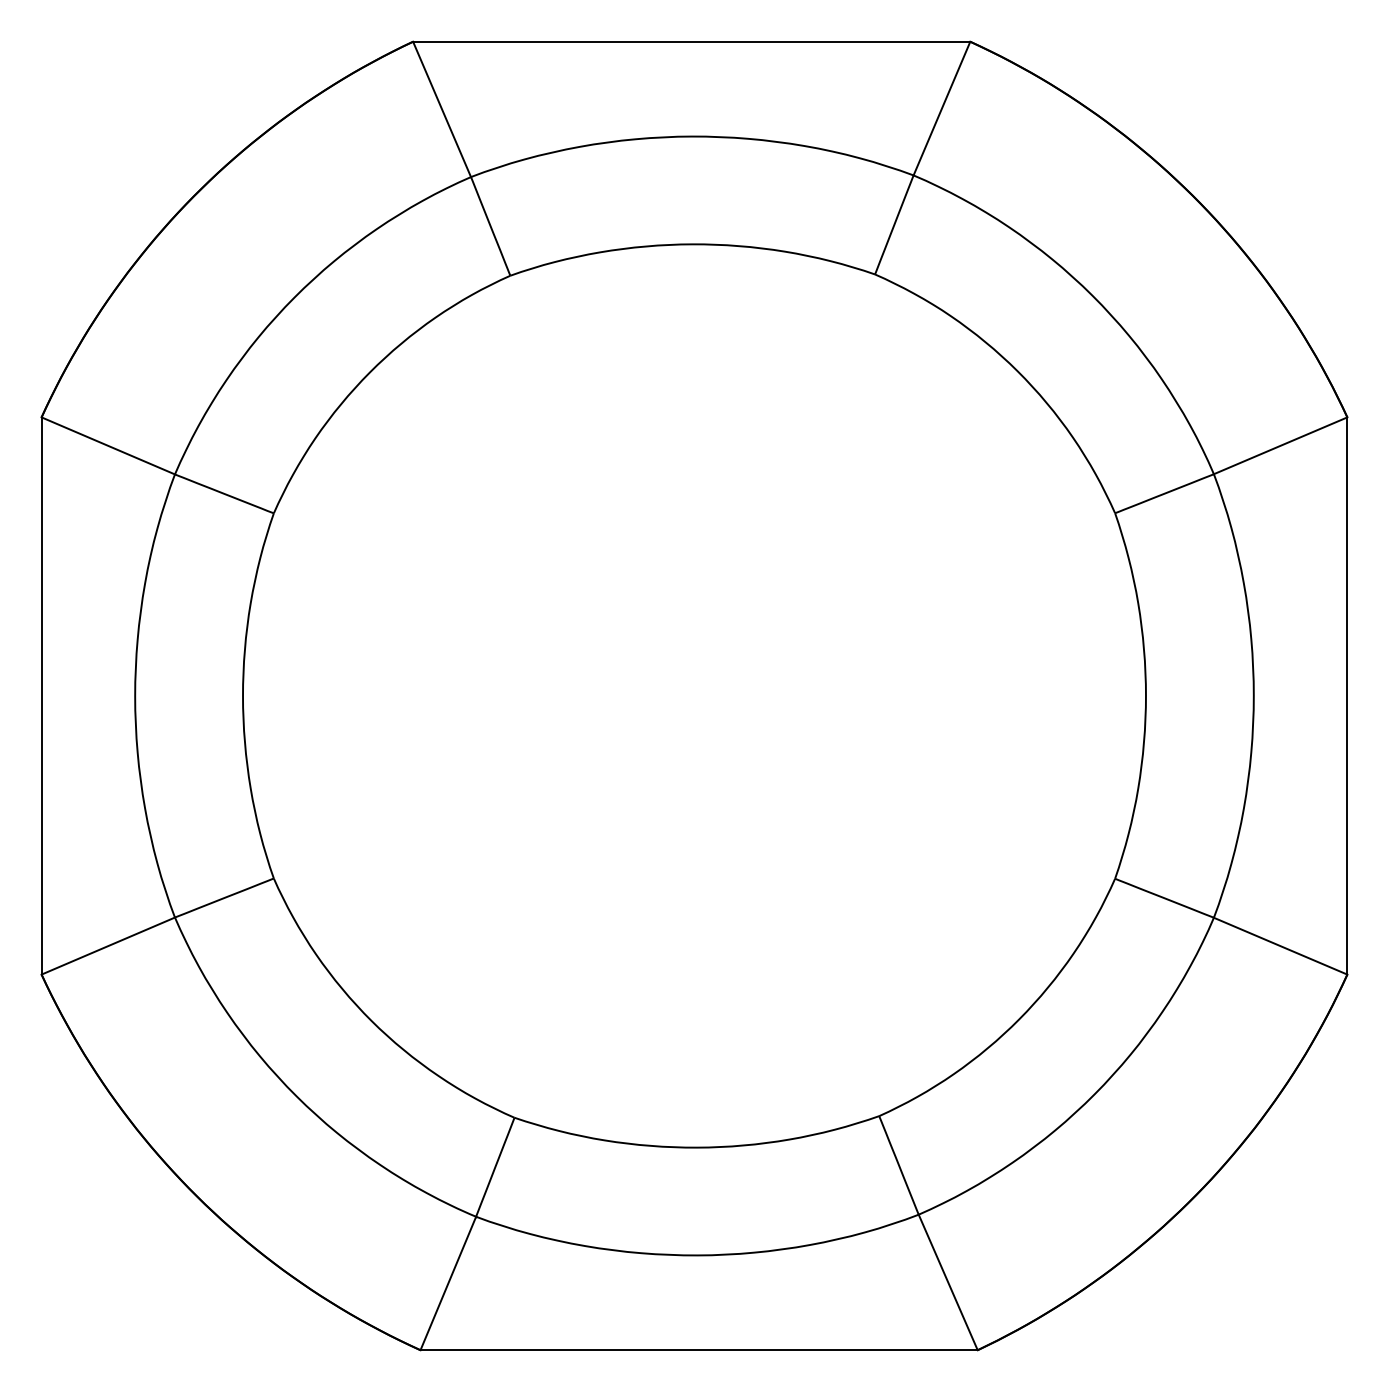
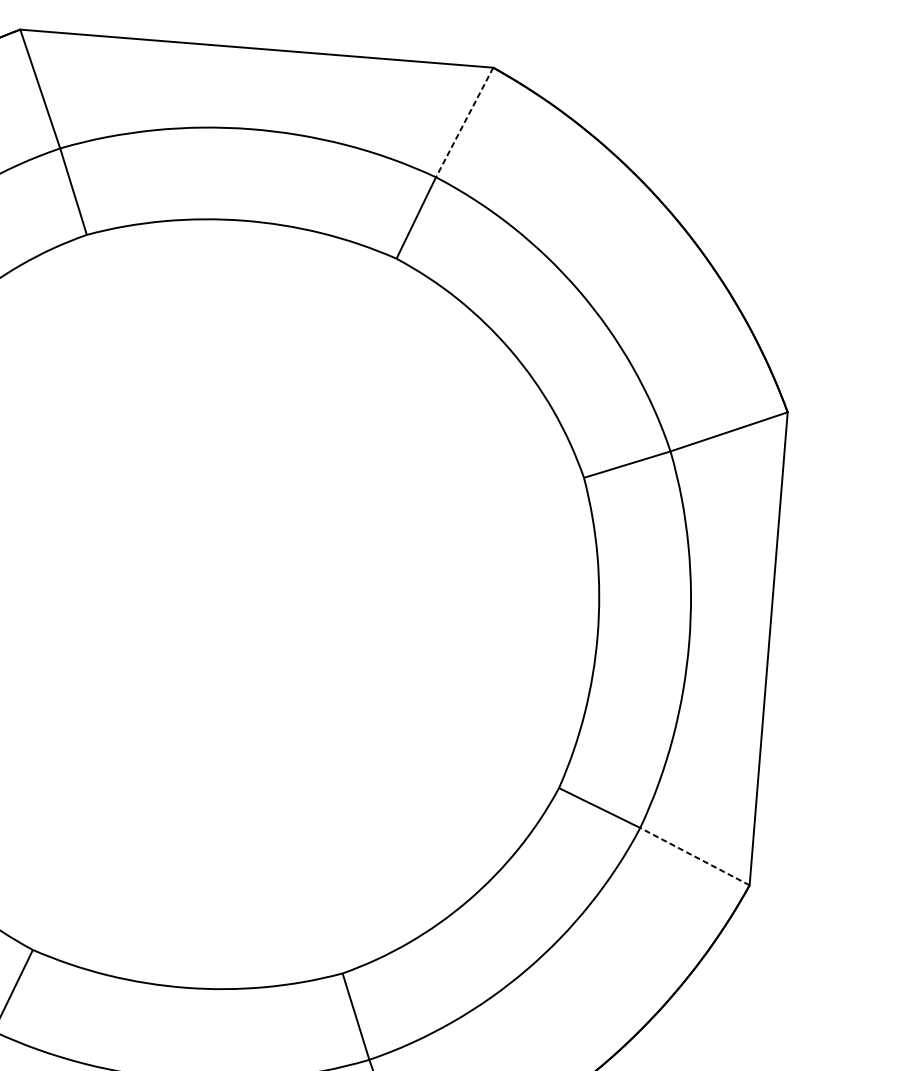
line: (941, 108) -> (464, 122), solid -> dashed
line: (1280, 946) -> (694, 856), solid -> dashed

